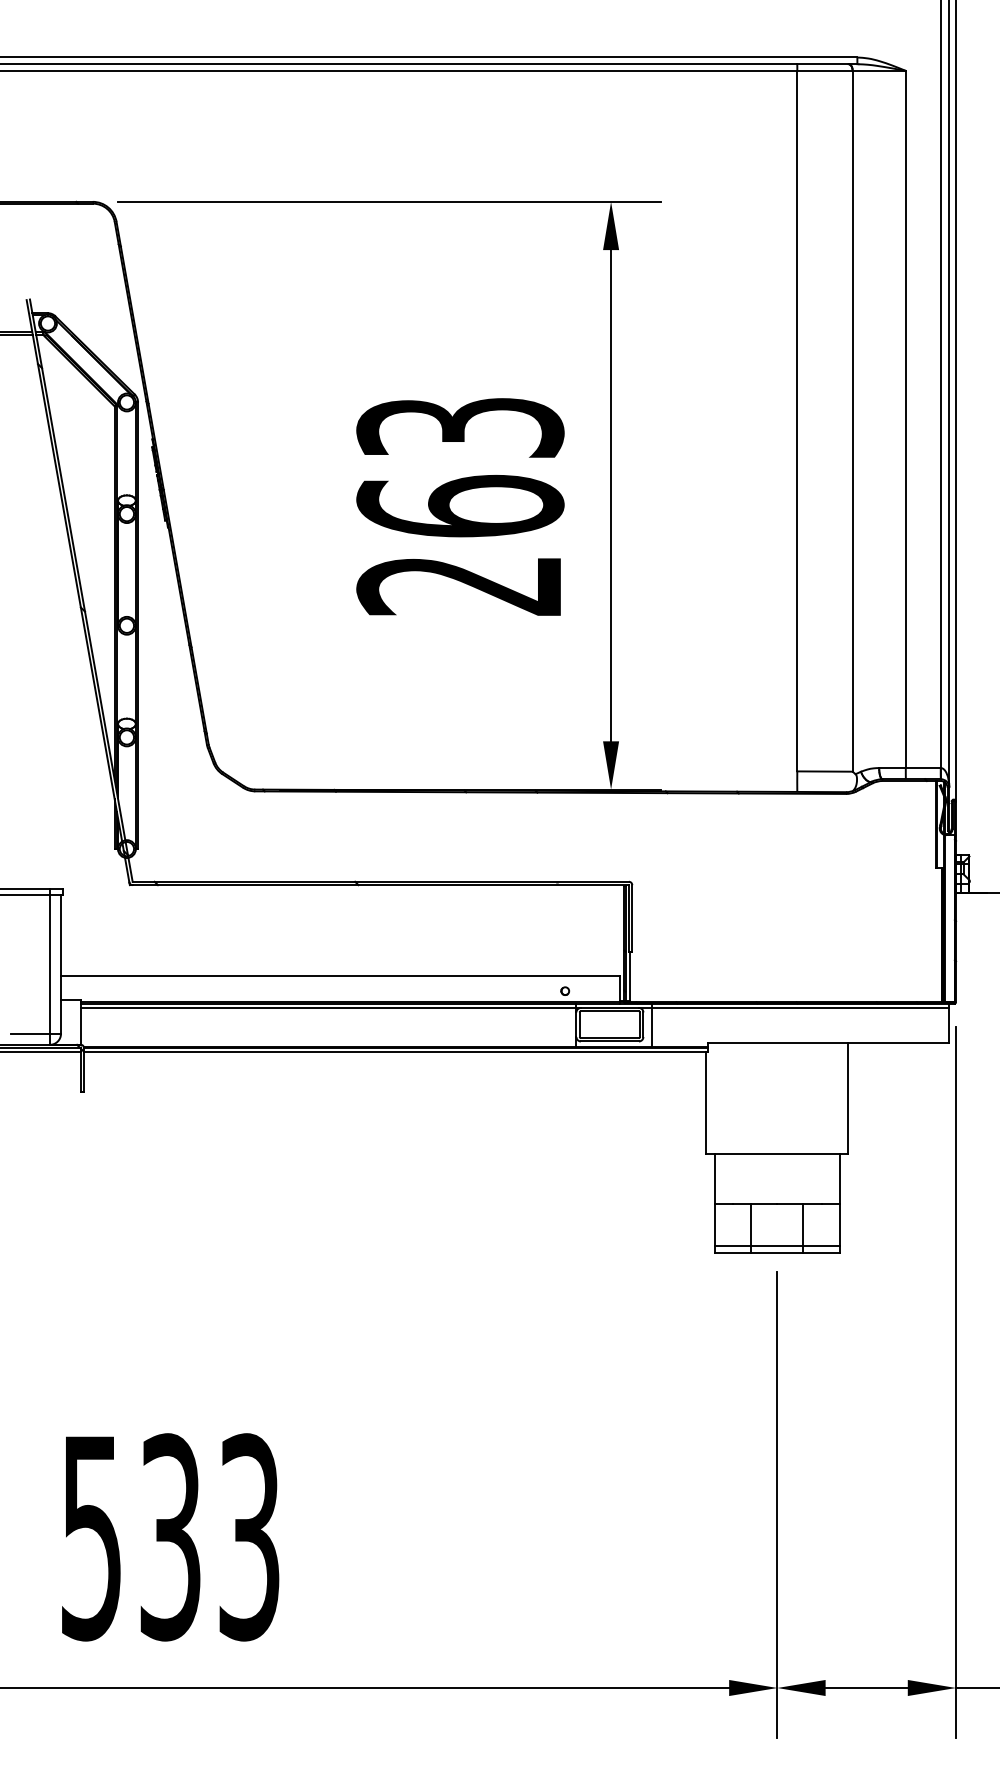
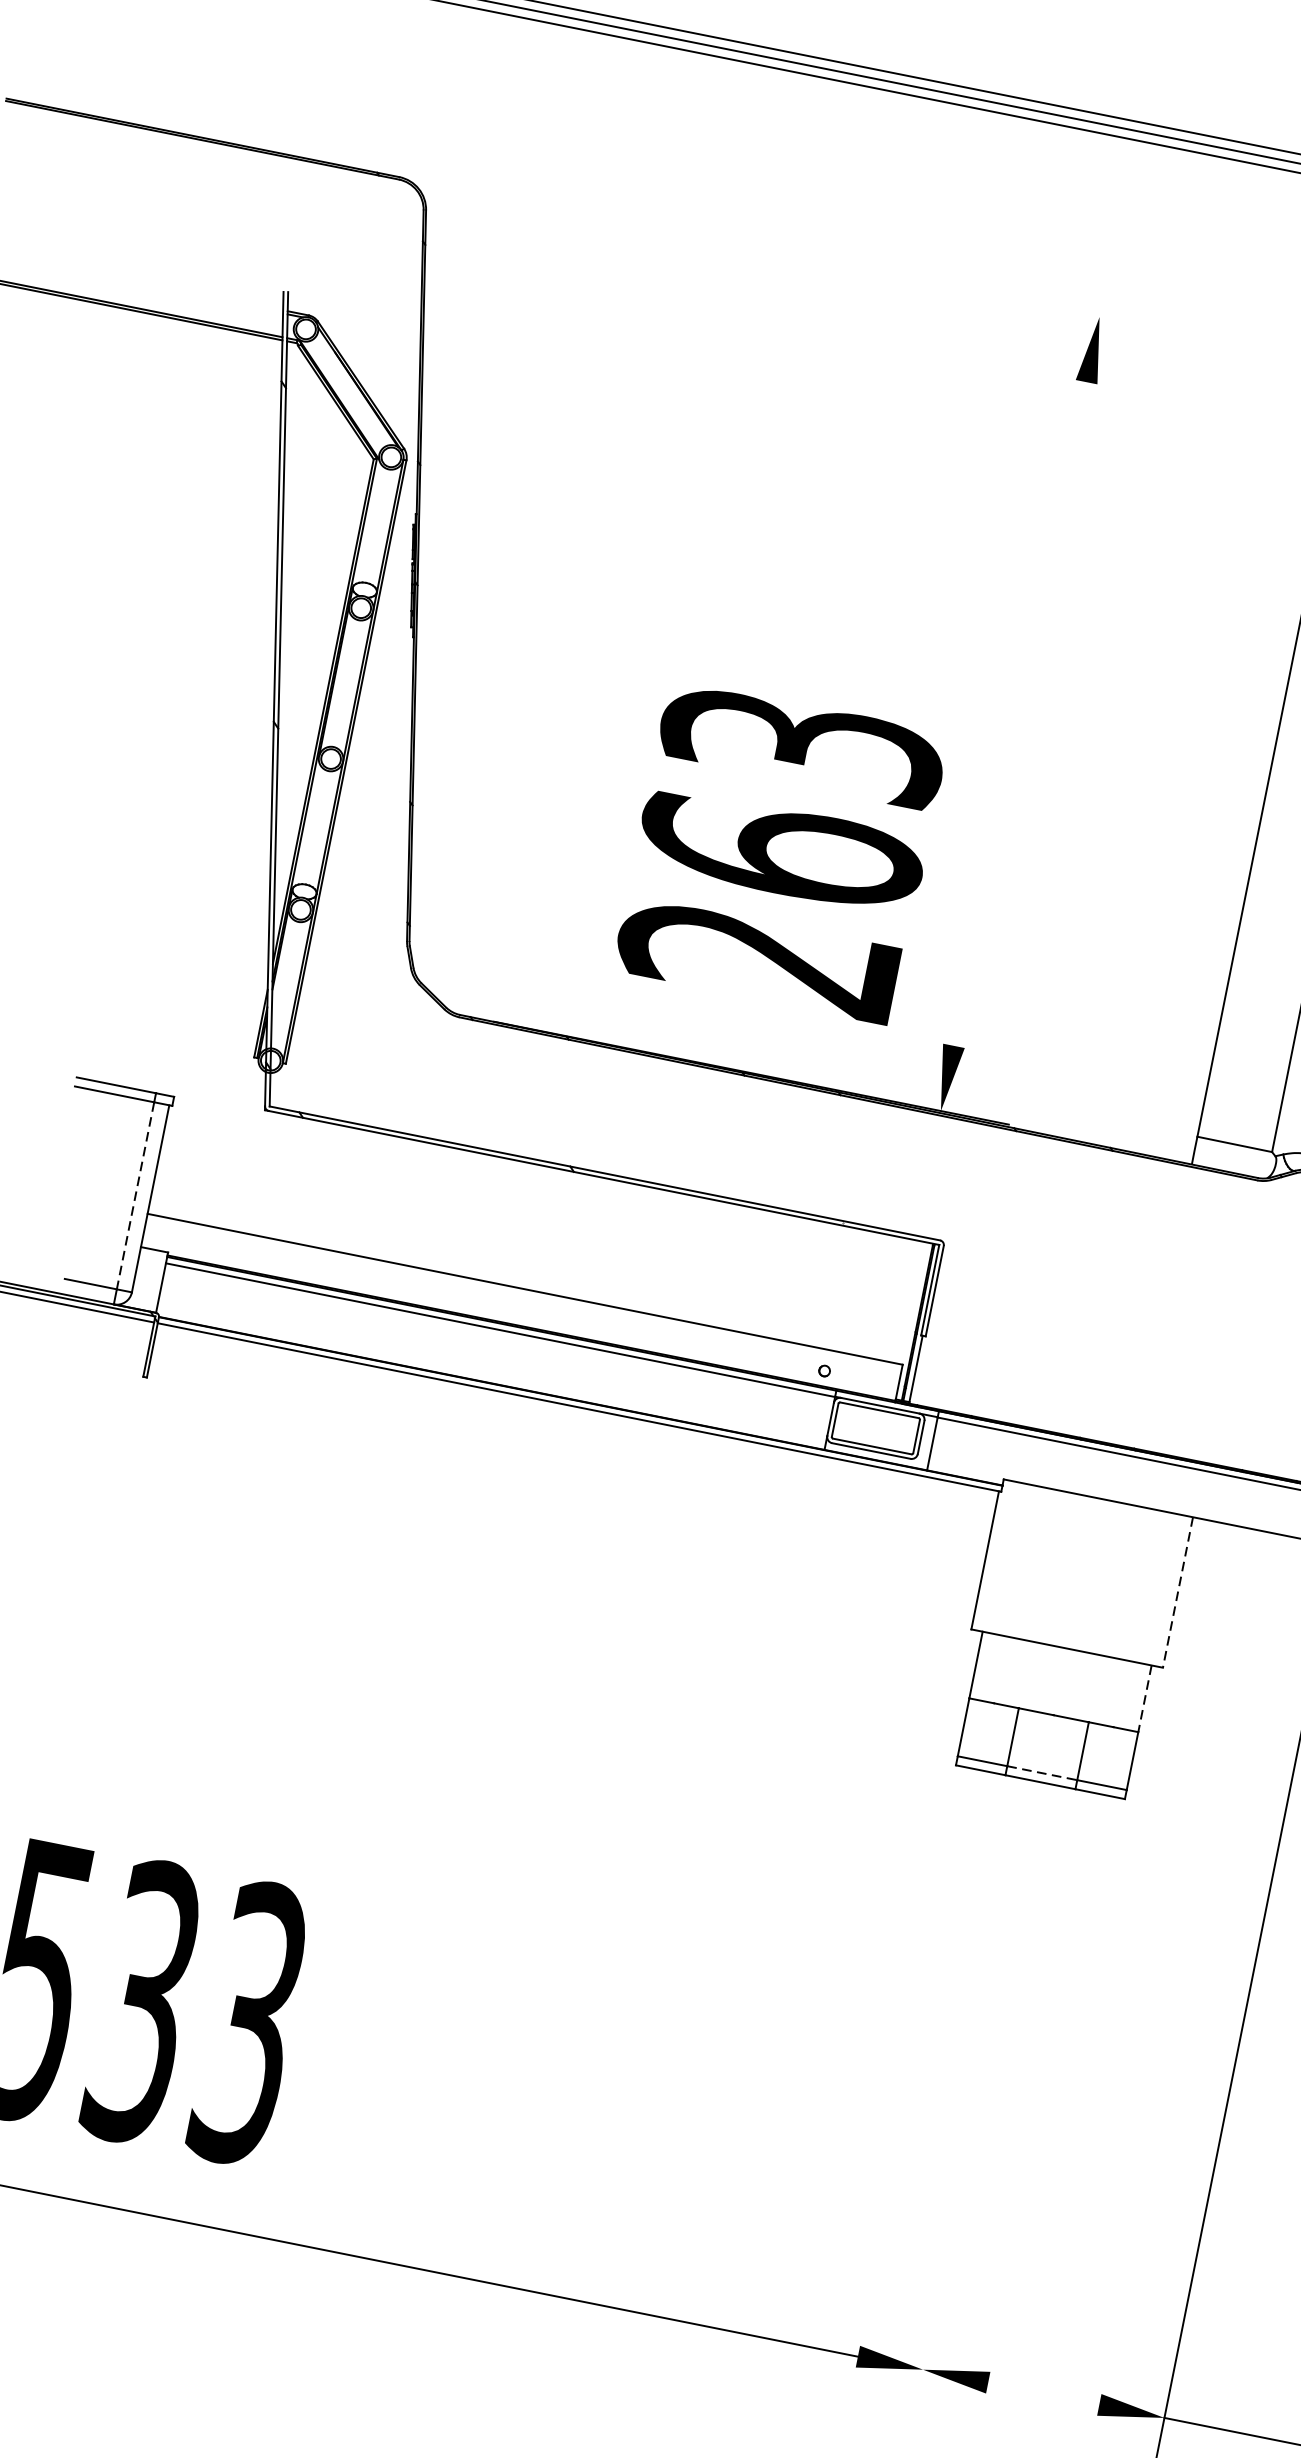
line: (389, 201) -> (800, 256), removed
line: (611, 495) -> (1020, 713), removed
text: (460, 506) -> (781, 851), moved
line: (49, 964) -> (135, 1195), solid -> dashed
line: (848, 1098) -> (1178, 1592), solid -> dashed
line: (839, 1178) -> (1144, 1698), solid -> dashed
line: (777, 1246) -> (1042, 1773), solid -> dashed
line: (777, 1504) -> (972, 2121), removed
line: (866, 1688) -> (1043, 2394), removed

